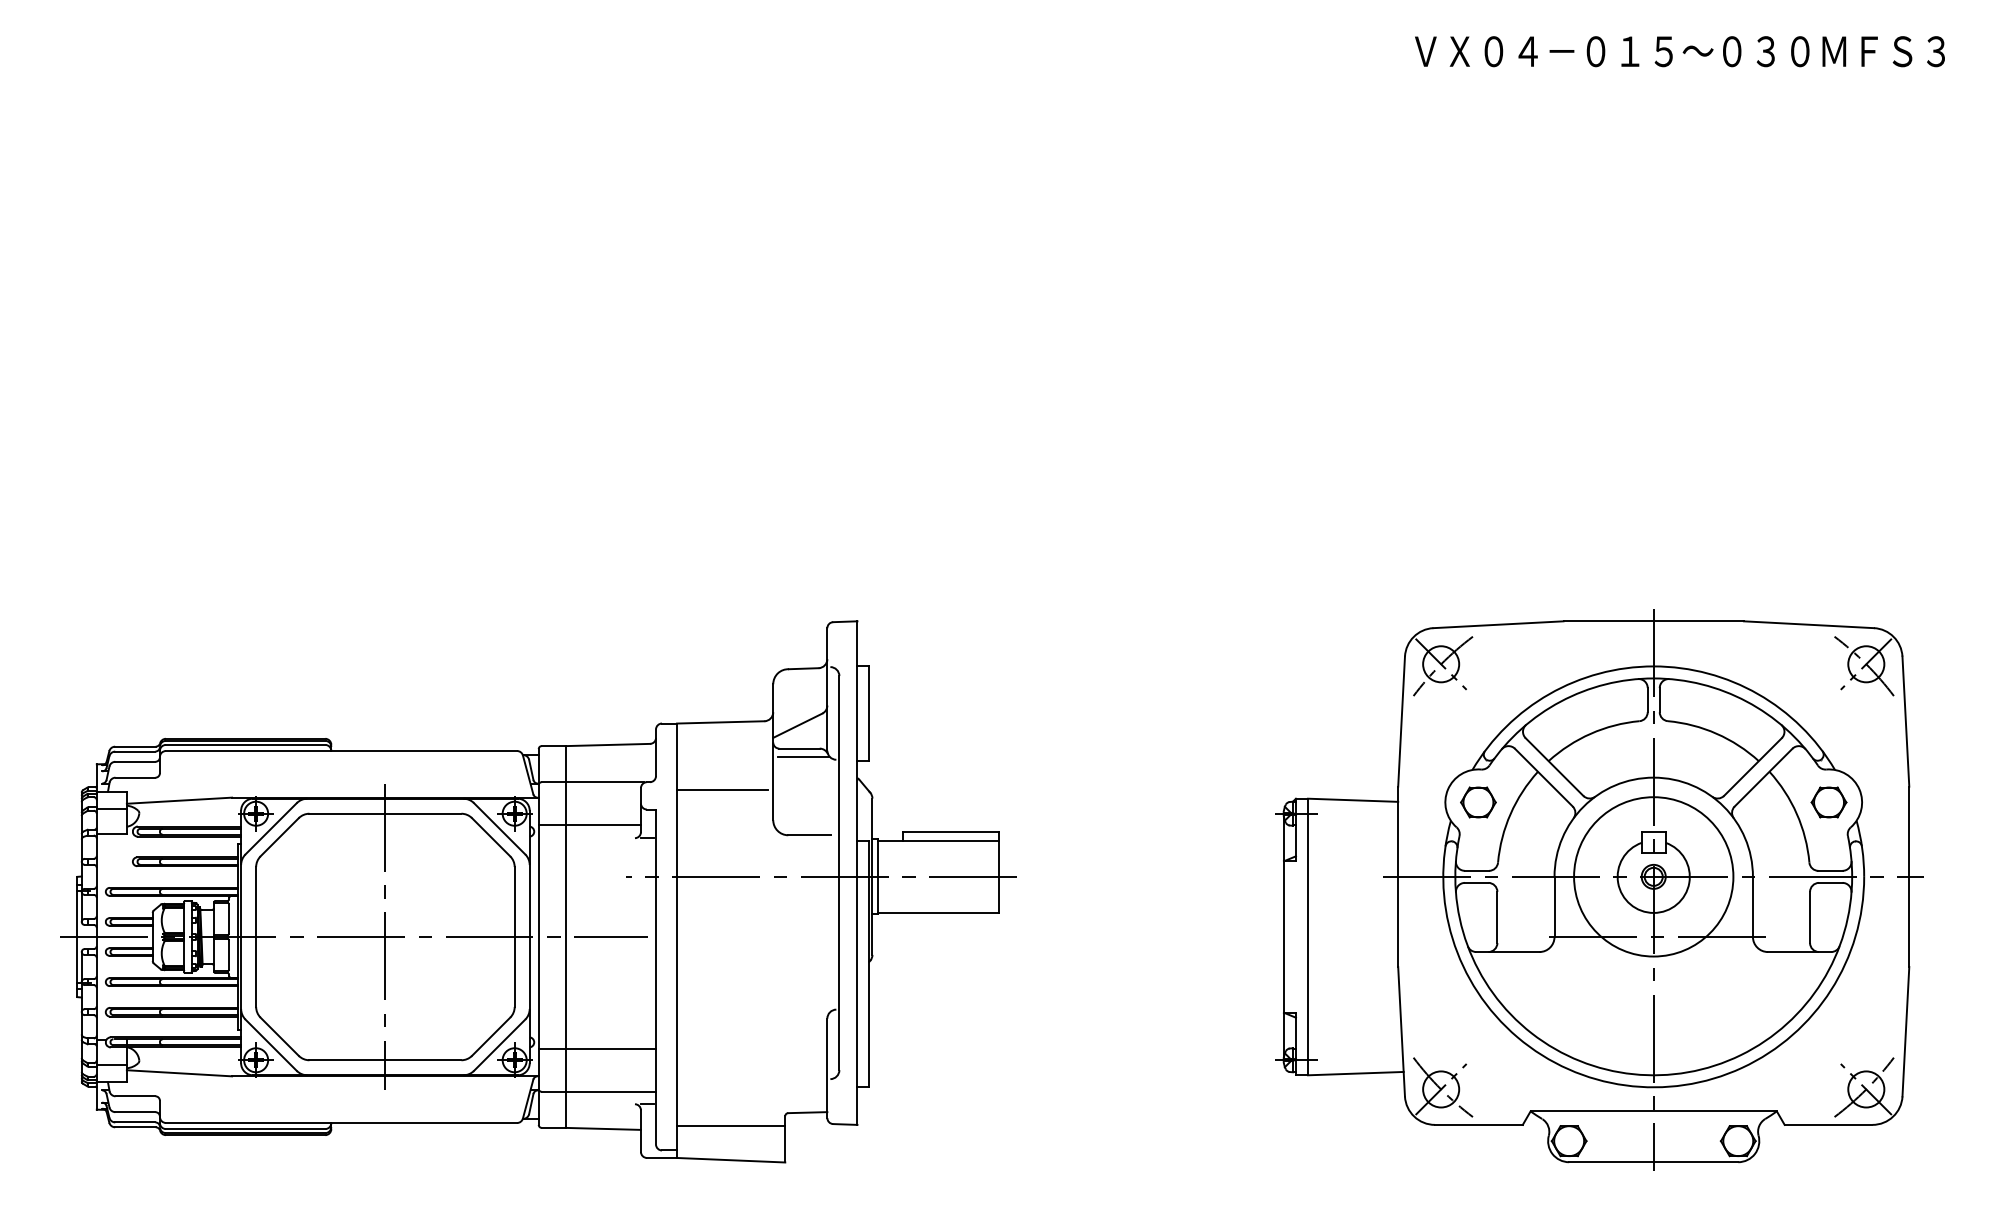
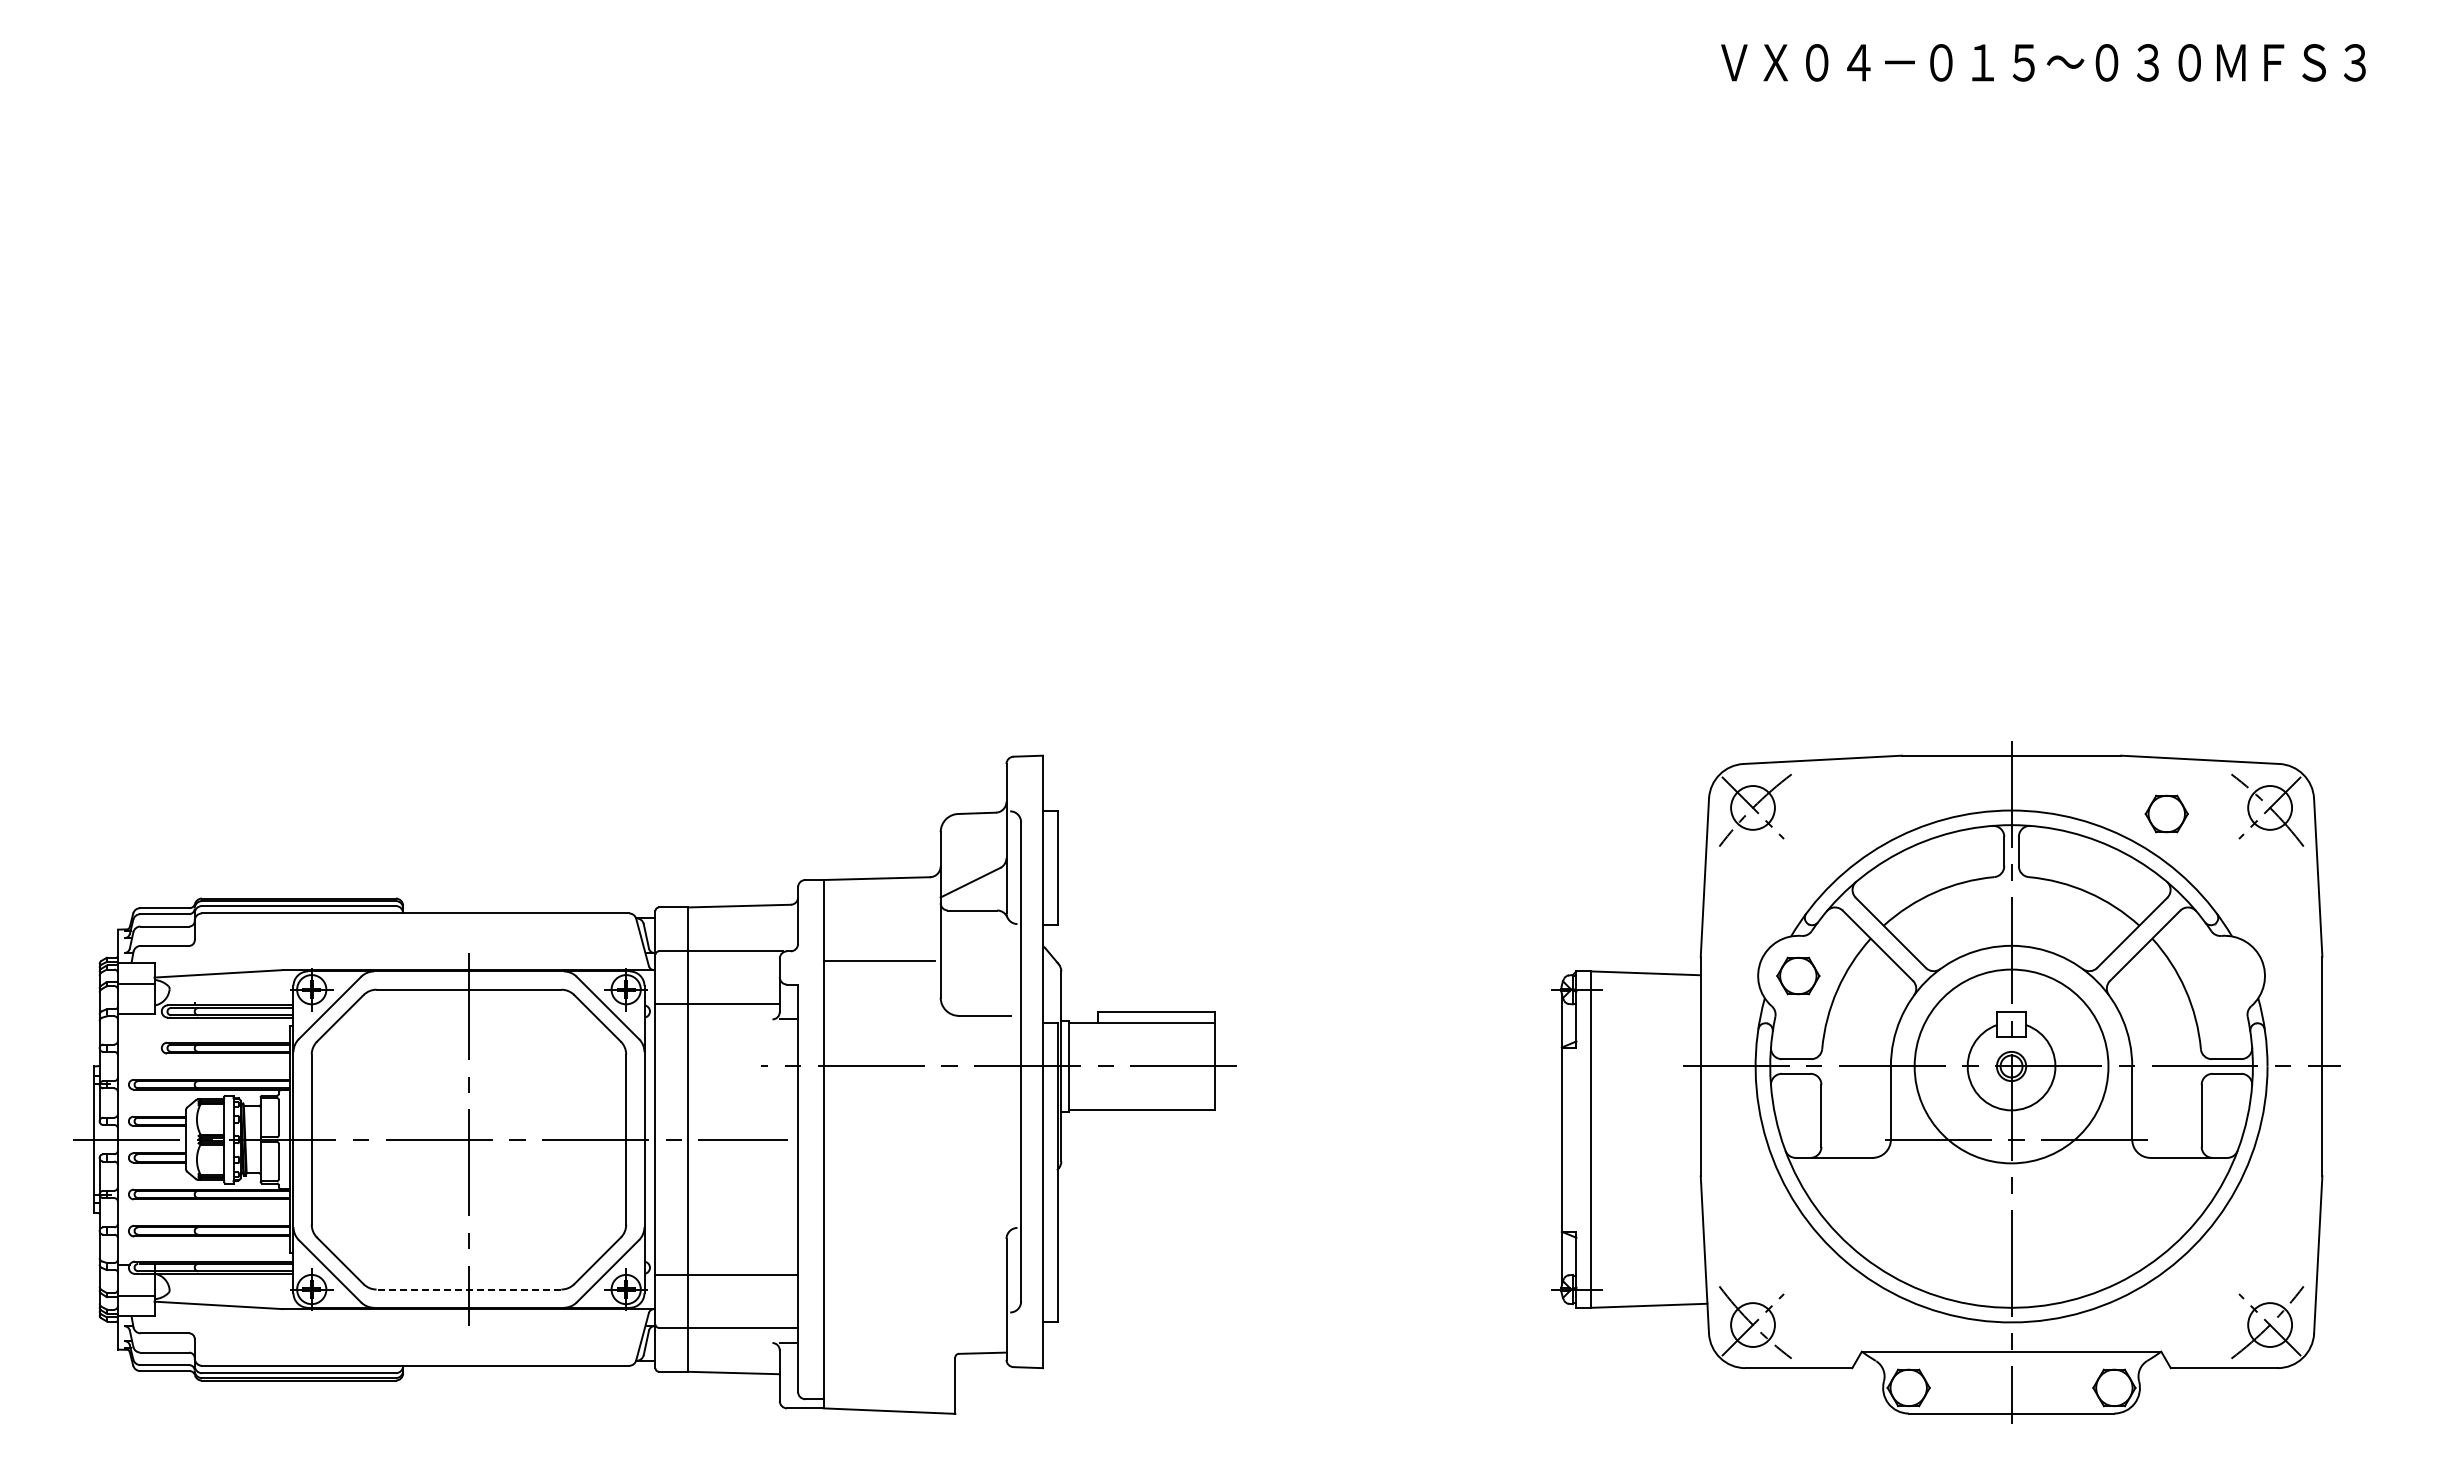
line: (802, 757) -> (976, 921), removed
part: (1828, 802) -> (2166, 813), moved
line: (385, 1060) -> (468, 1289), solid -> dashed
line: (731, 1126) -> (889, 1369), removed

